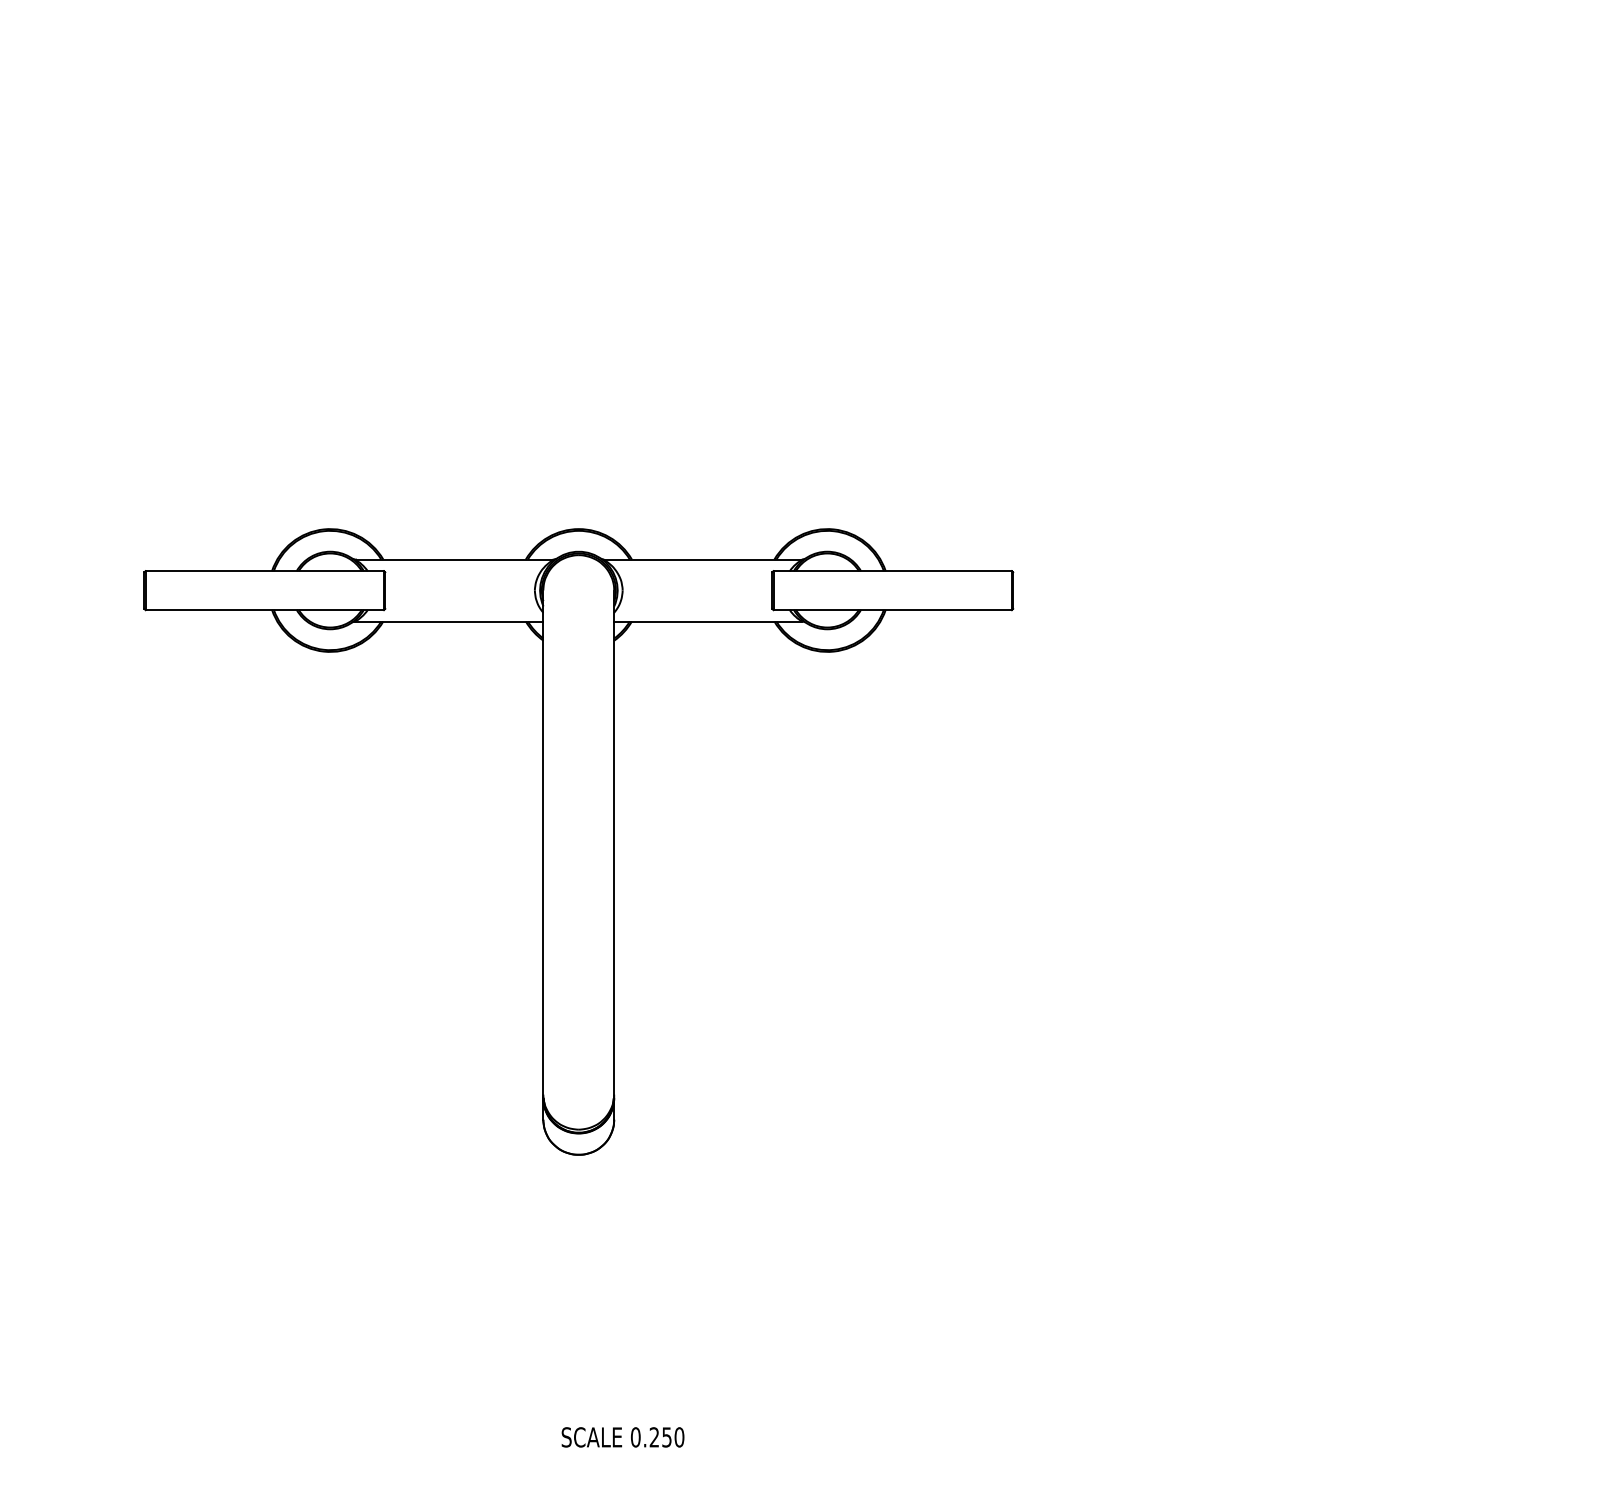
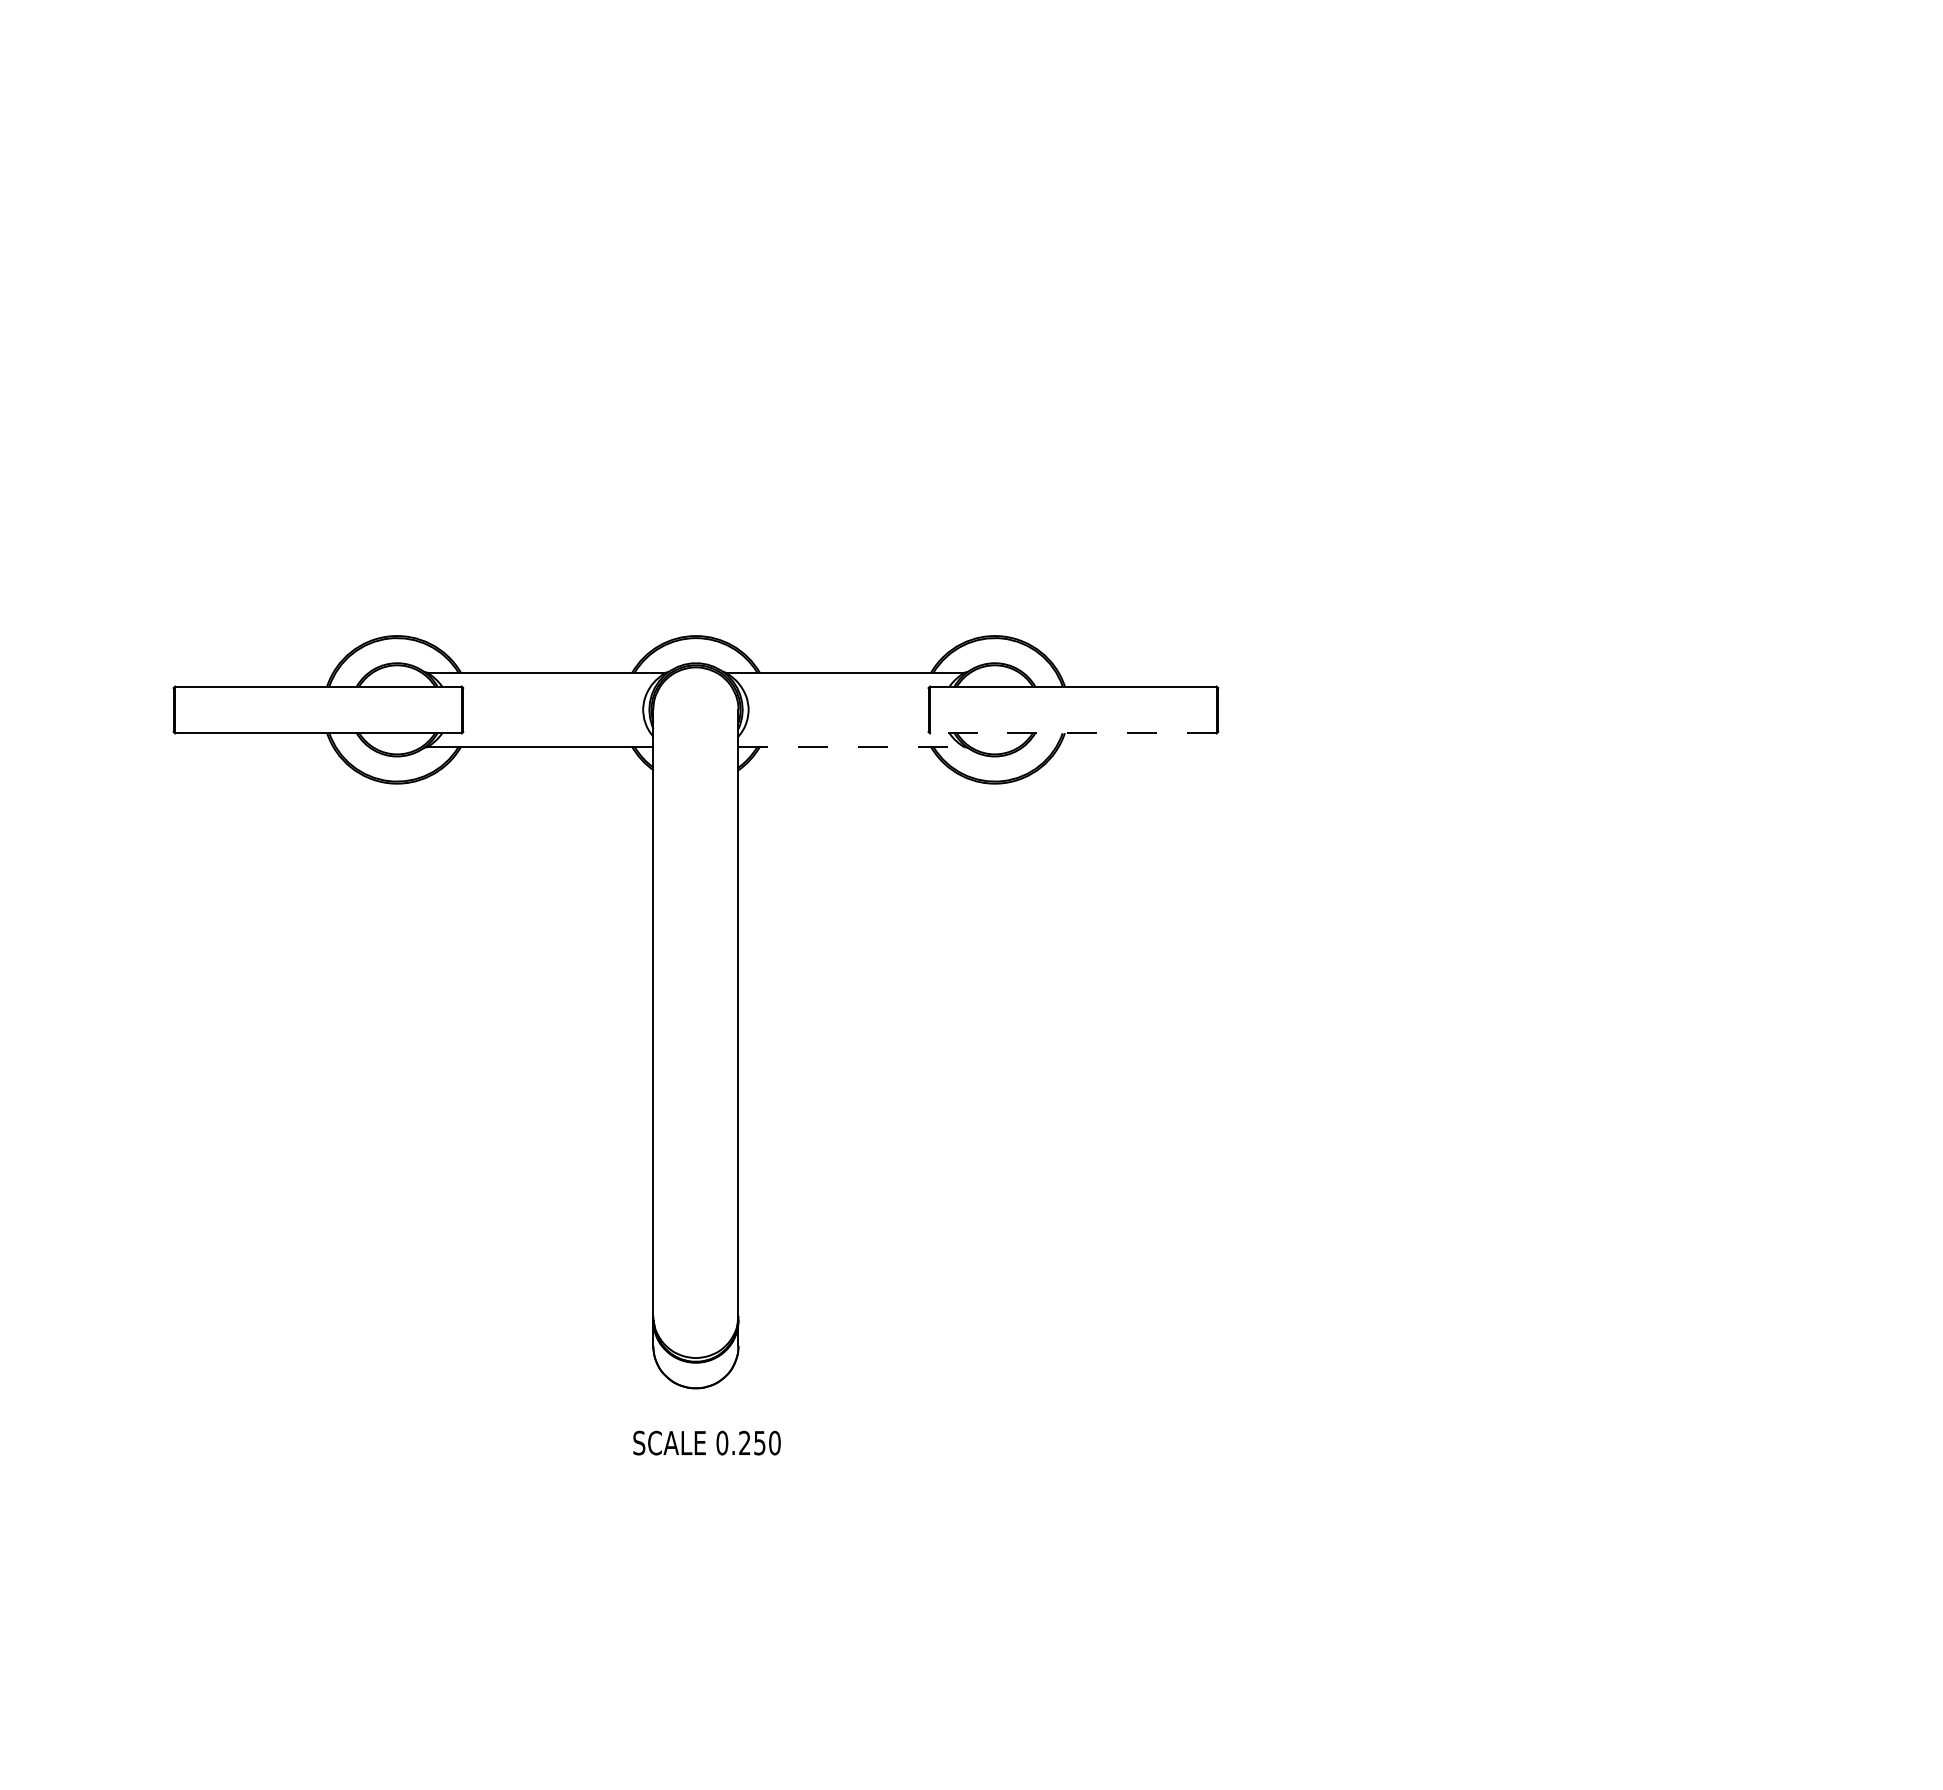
line: (892, 610) -> (1073, 733), solid -> dashed
line: (708, 621) -> (851, 747), solid -> dashed
text: (622, 1437) -> (706, 1443), moved

